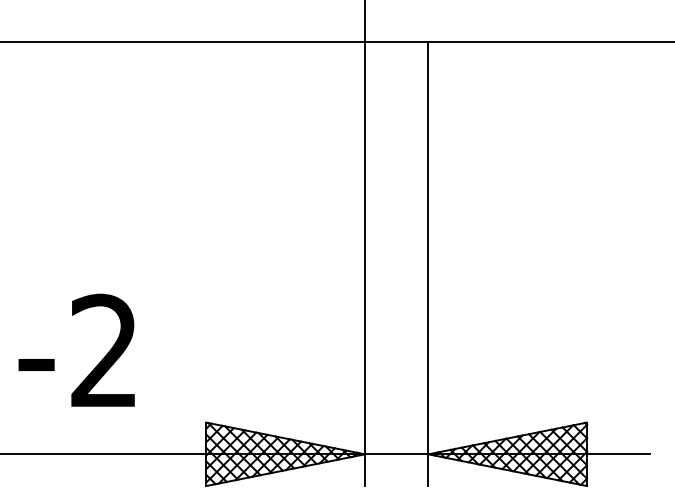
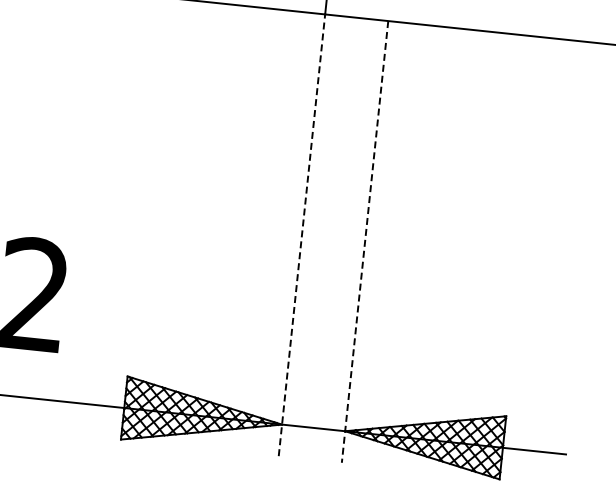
line: (364, 263) -> (301, 234), solid -> dashed
line: (428, 264) -> (365, 242), solid -> dashed

